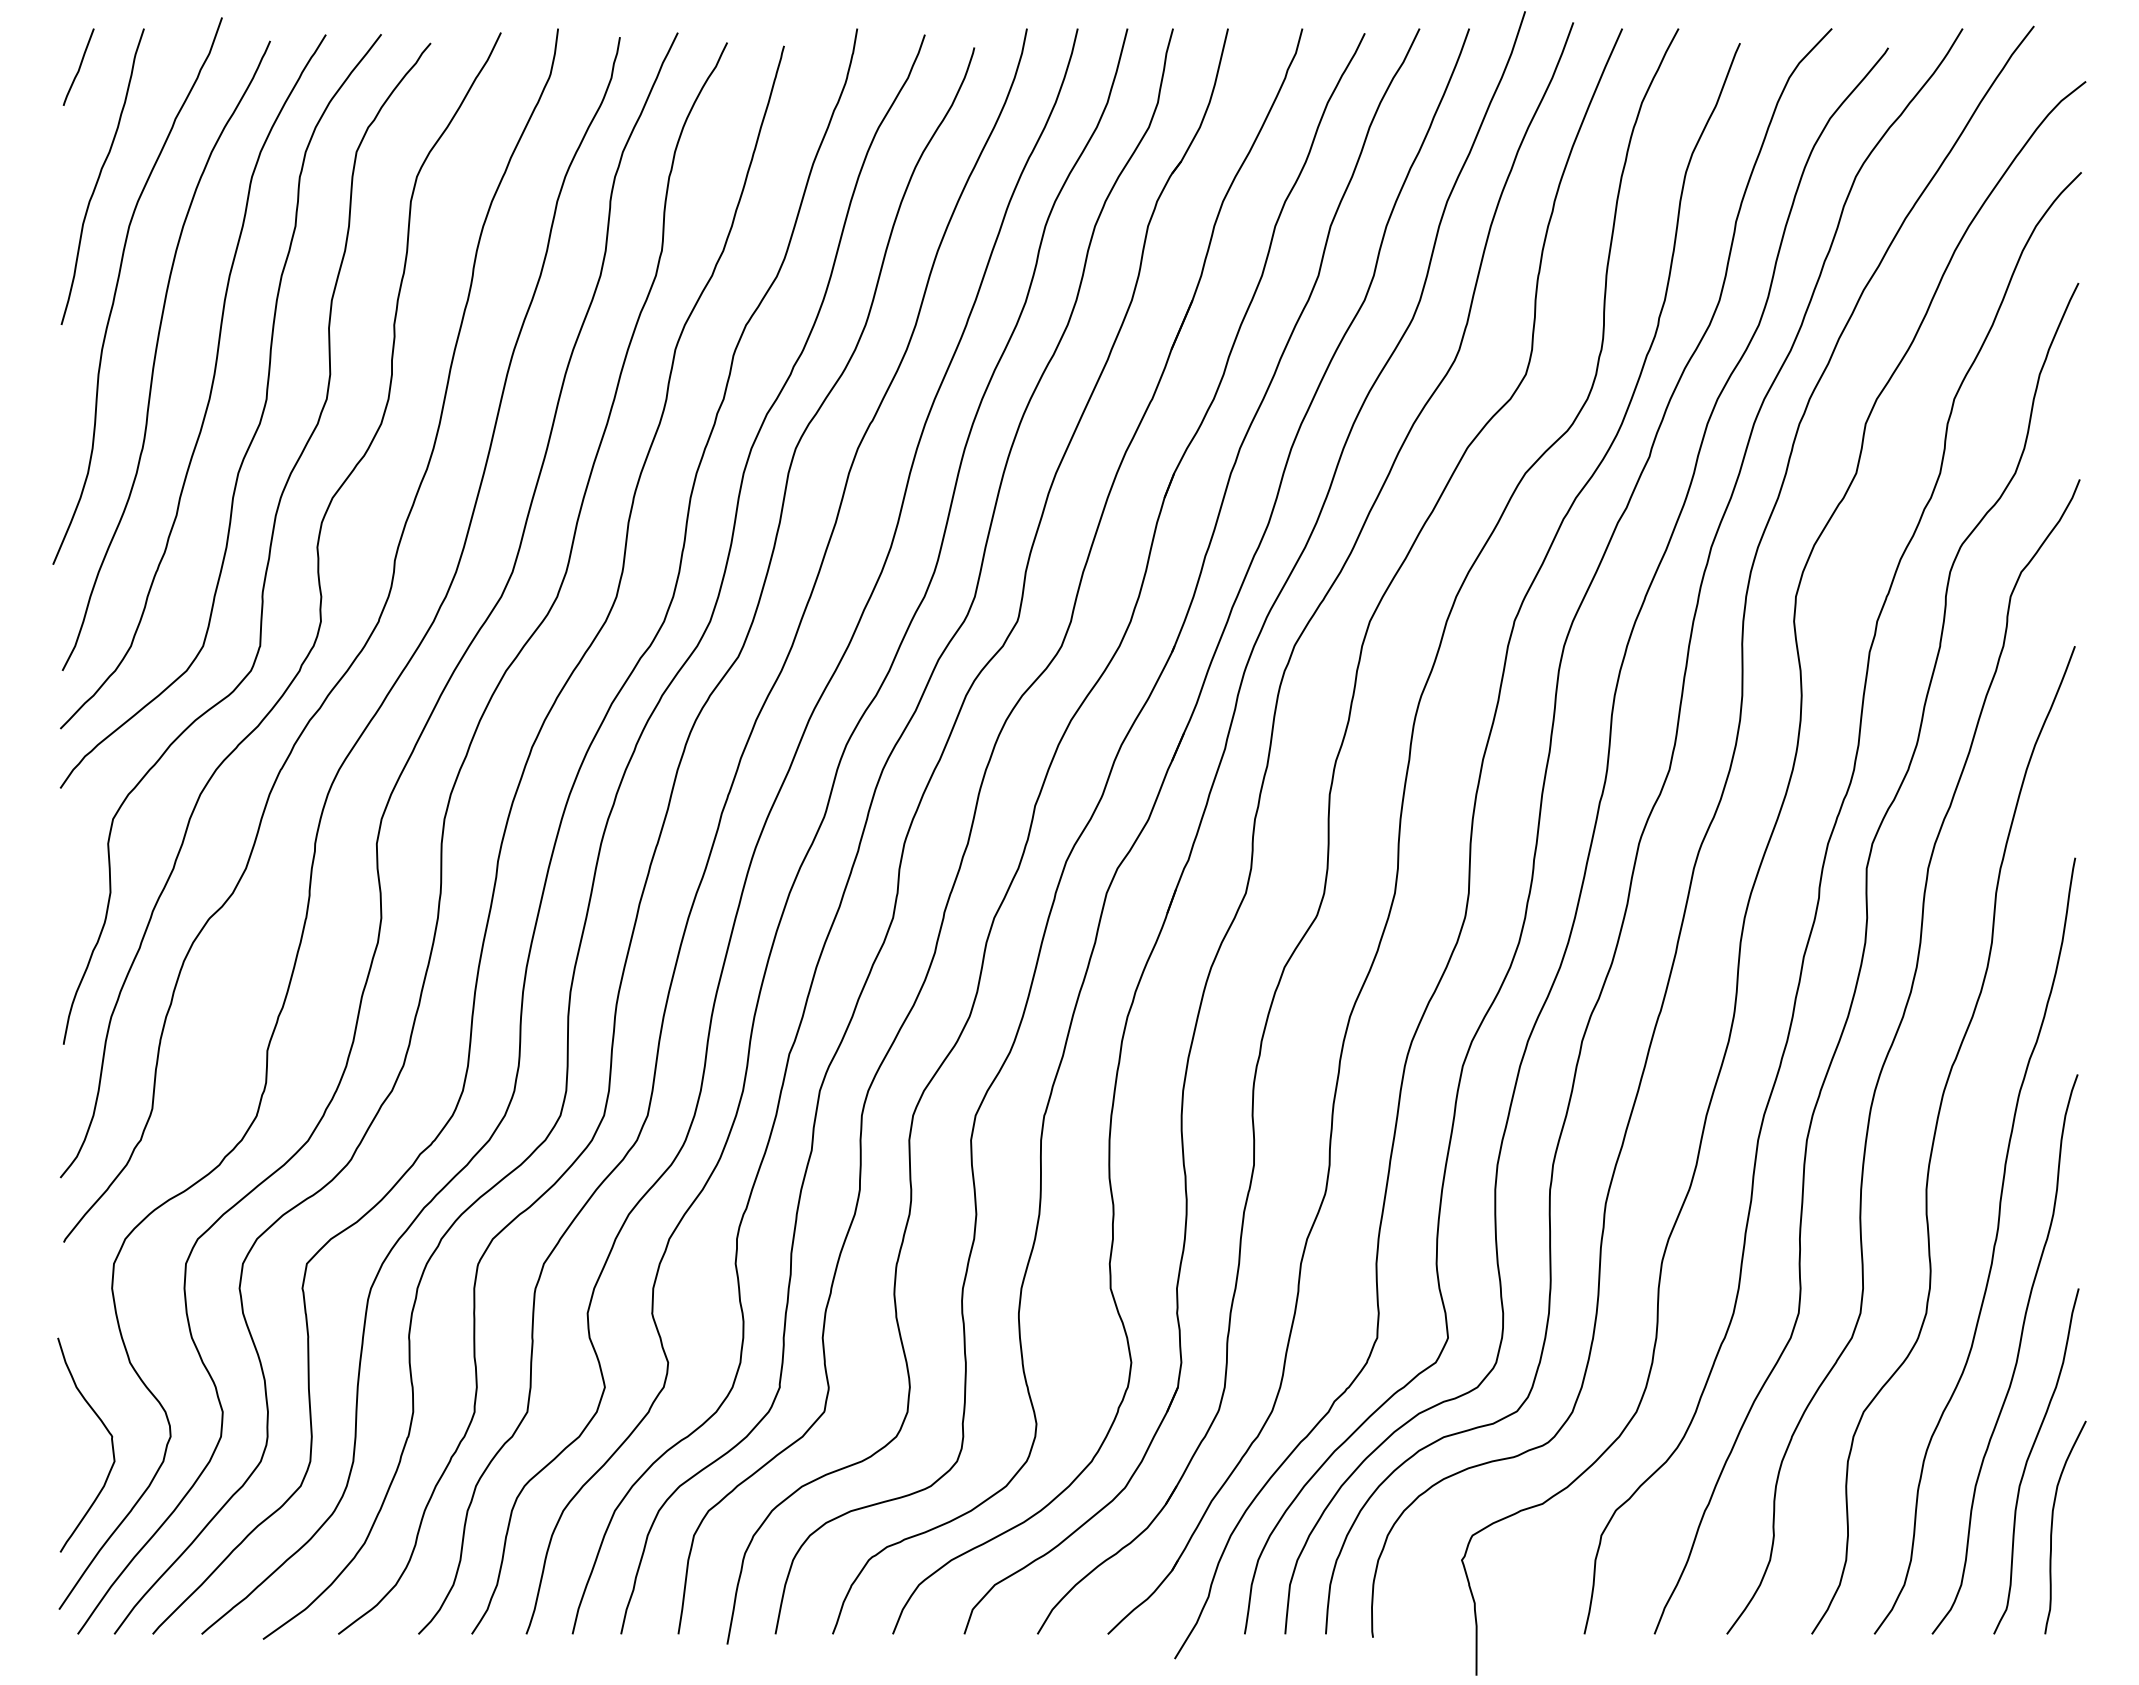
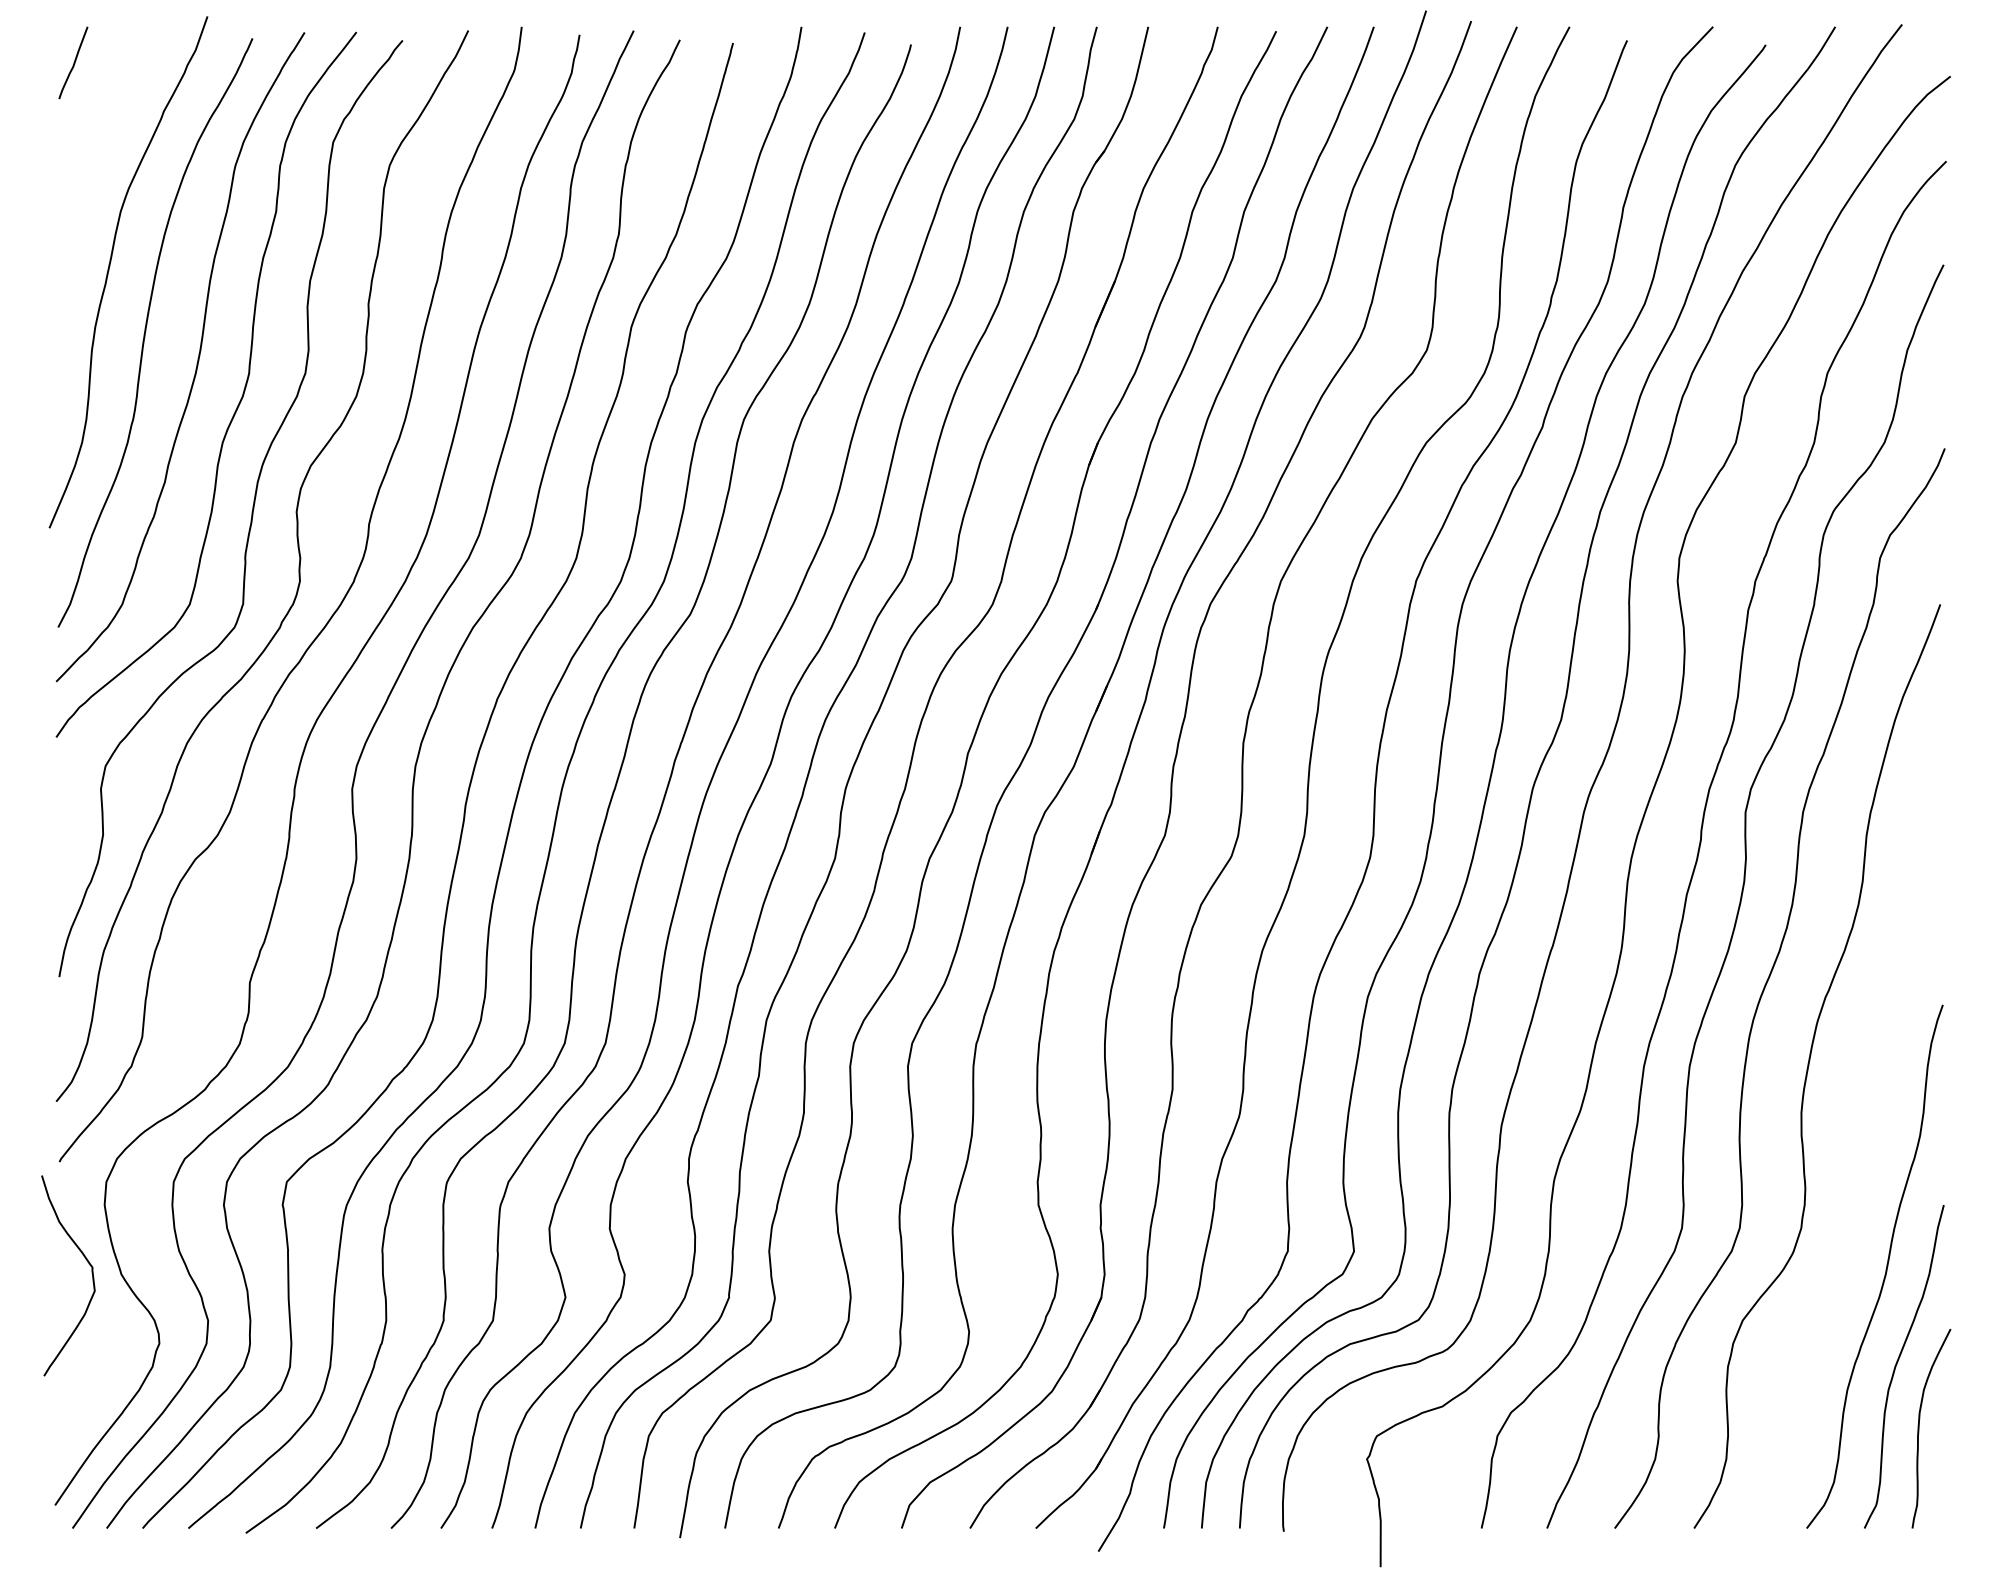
curve: (100, 176) -> (93, 165), removed
curve: (1992, 1250) -> (1863, 1169), removed
curve: (106, 1430) -> (87, 1262), moved

